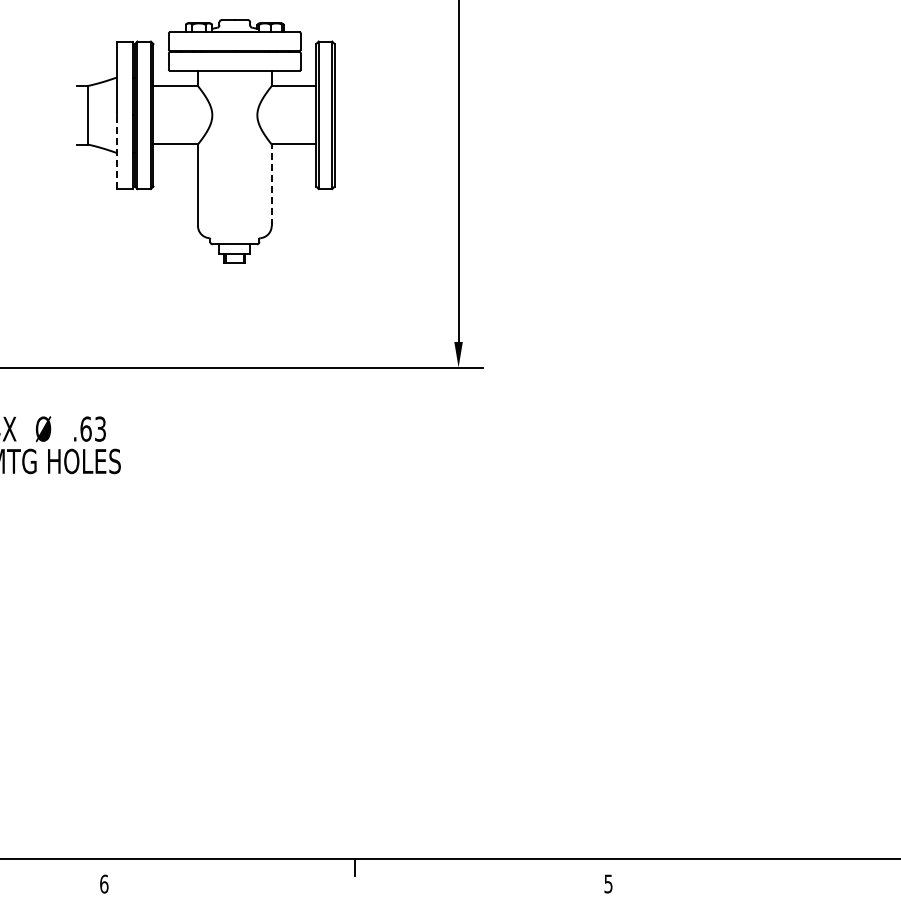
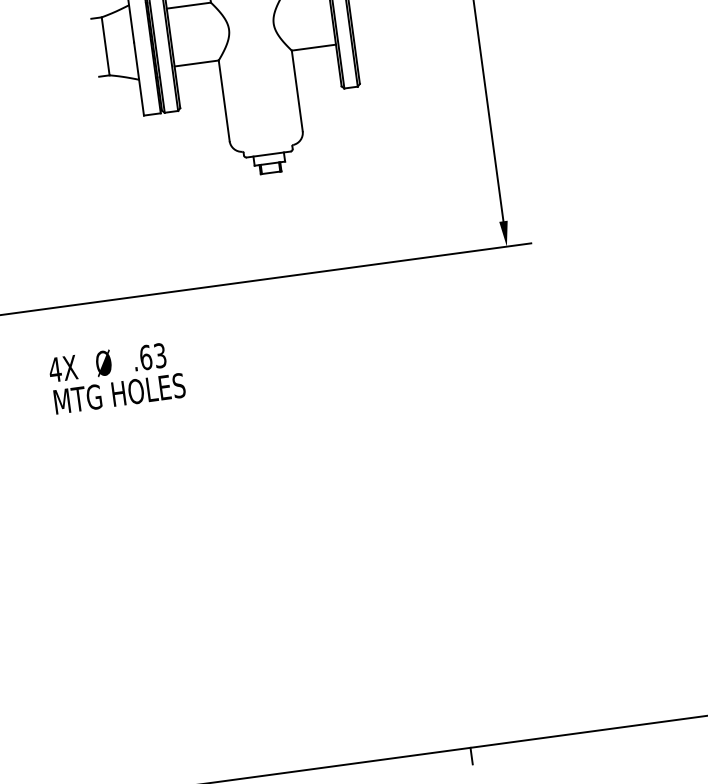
line: (116, 152) -> (139, 79), dashed -> solid
line: (271, 185) -> (297, 91), dashed -> solid

